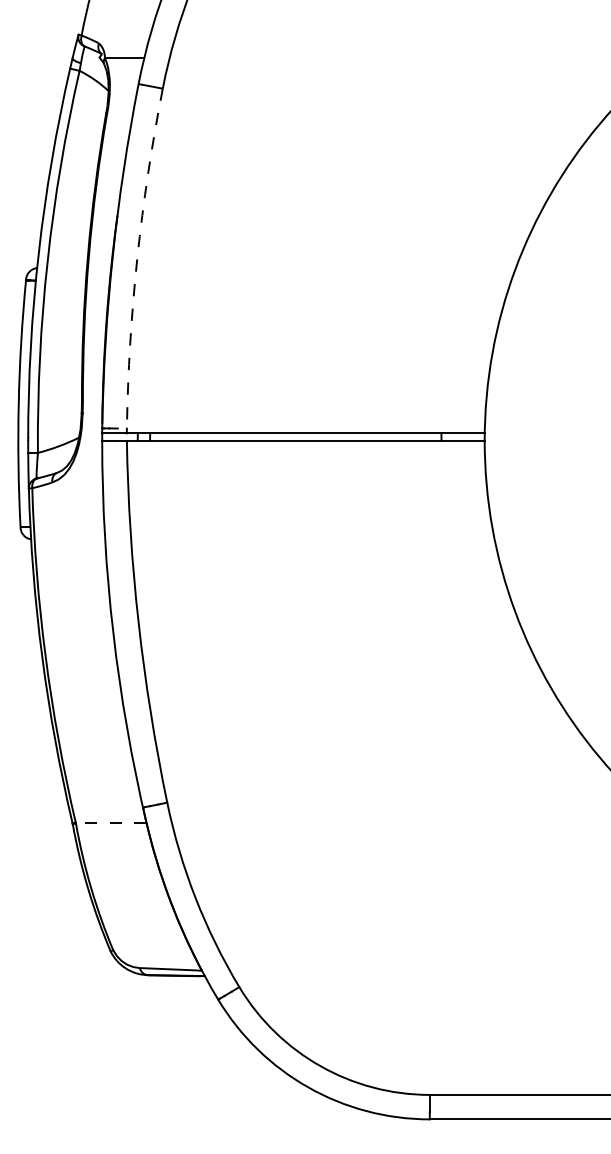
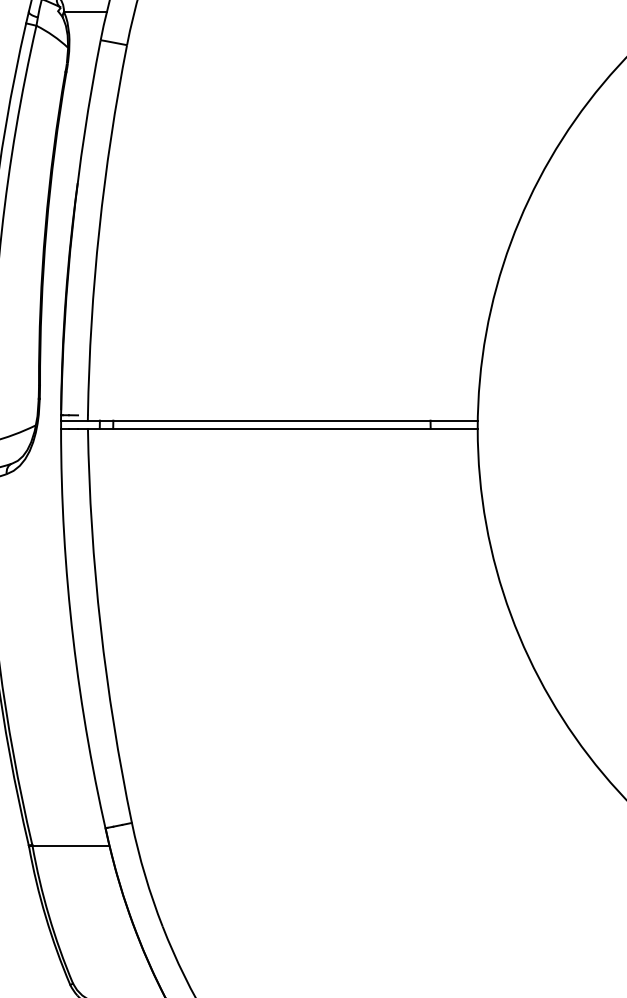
arc: (137, 257) -> (99, 229), dashed -> solid
line: (110, 823) -> (70, 845), dashed -> solid

